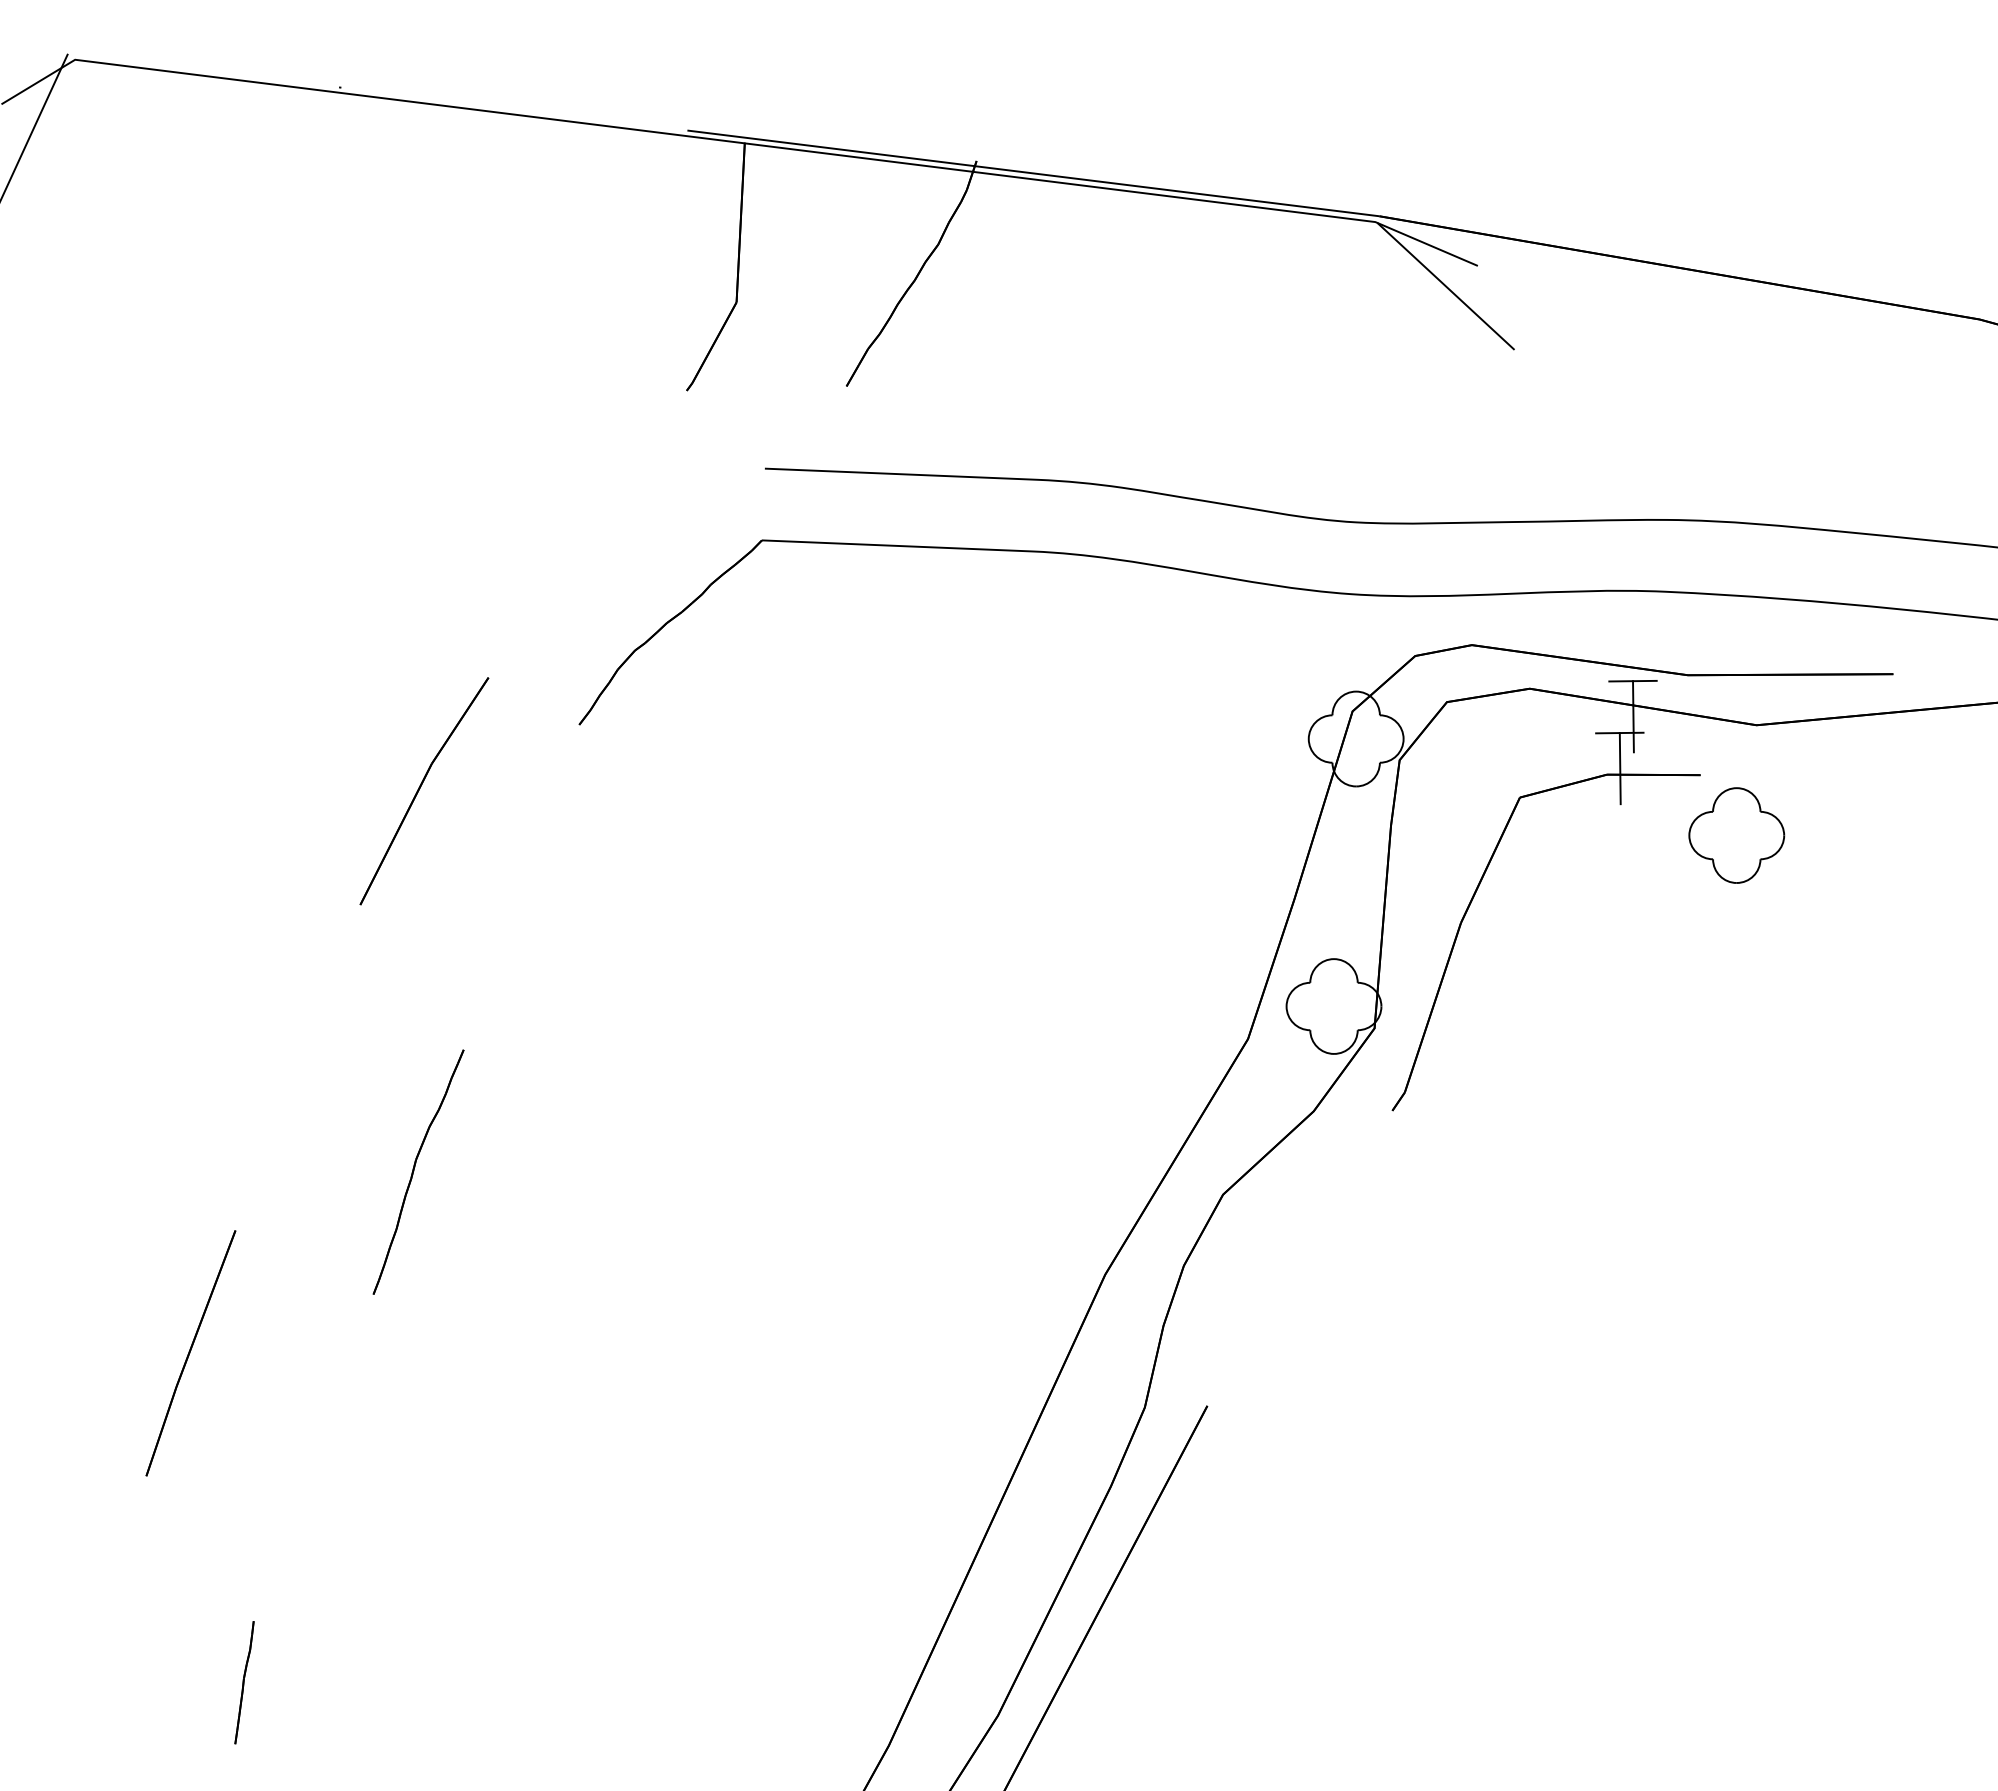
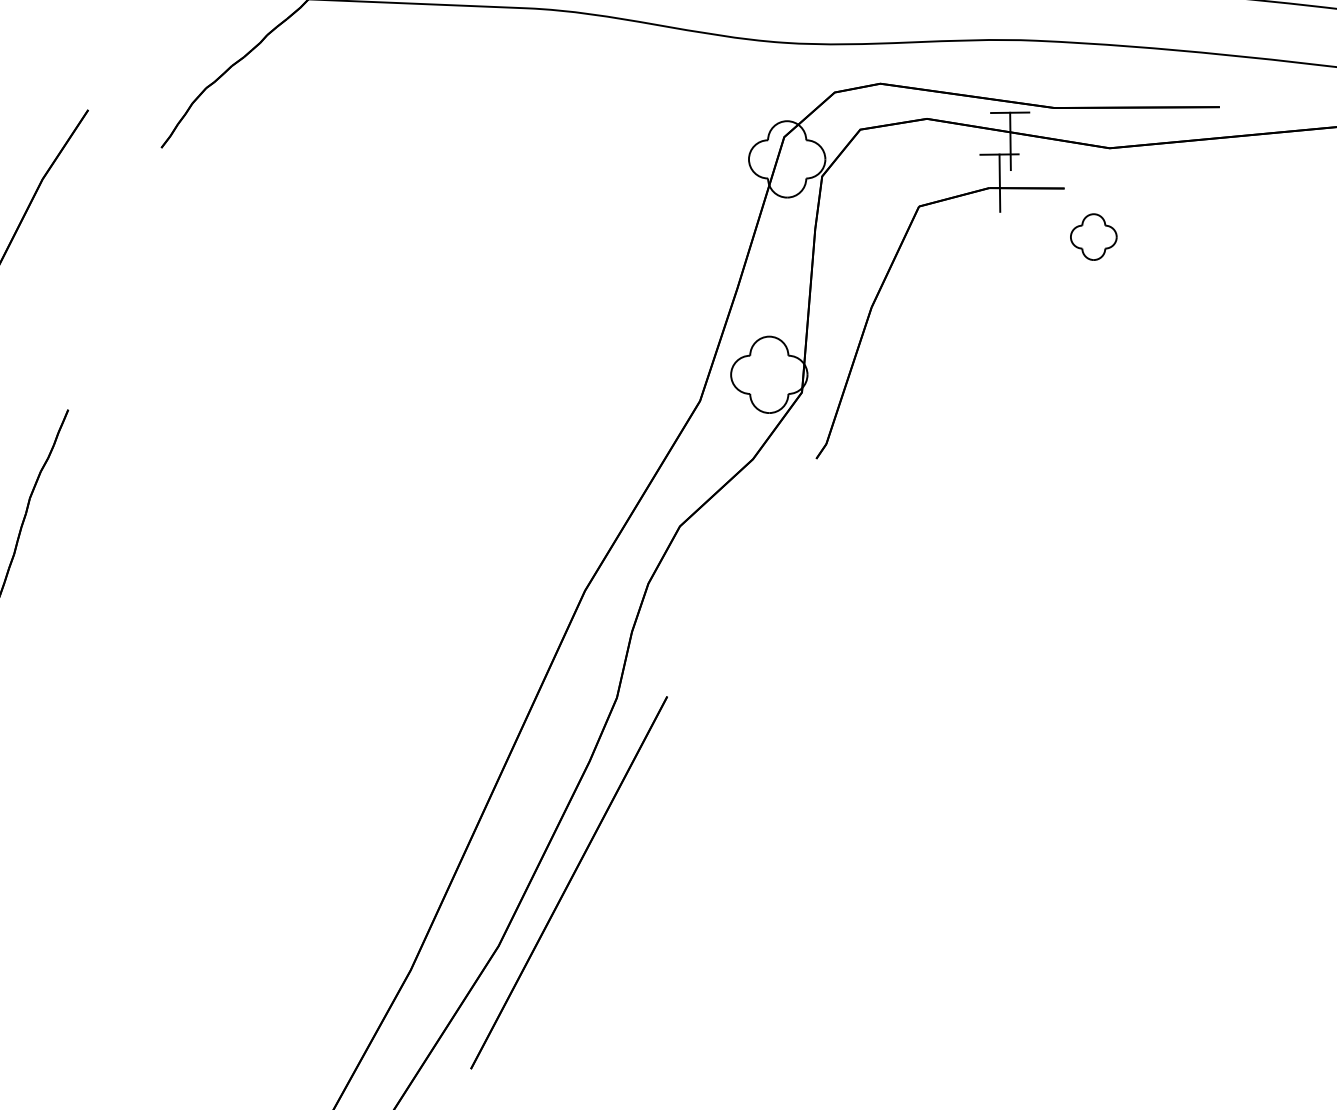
part: (1736, 835) -> (1093, 237), size x0.6

